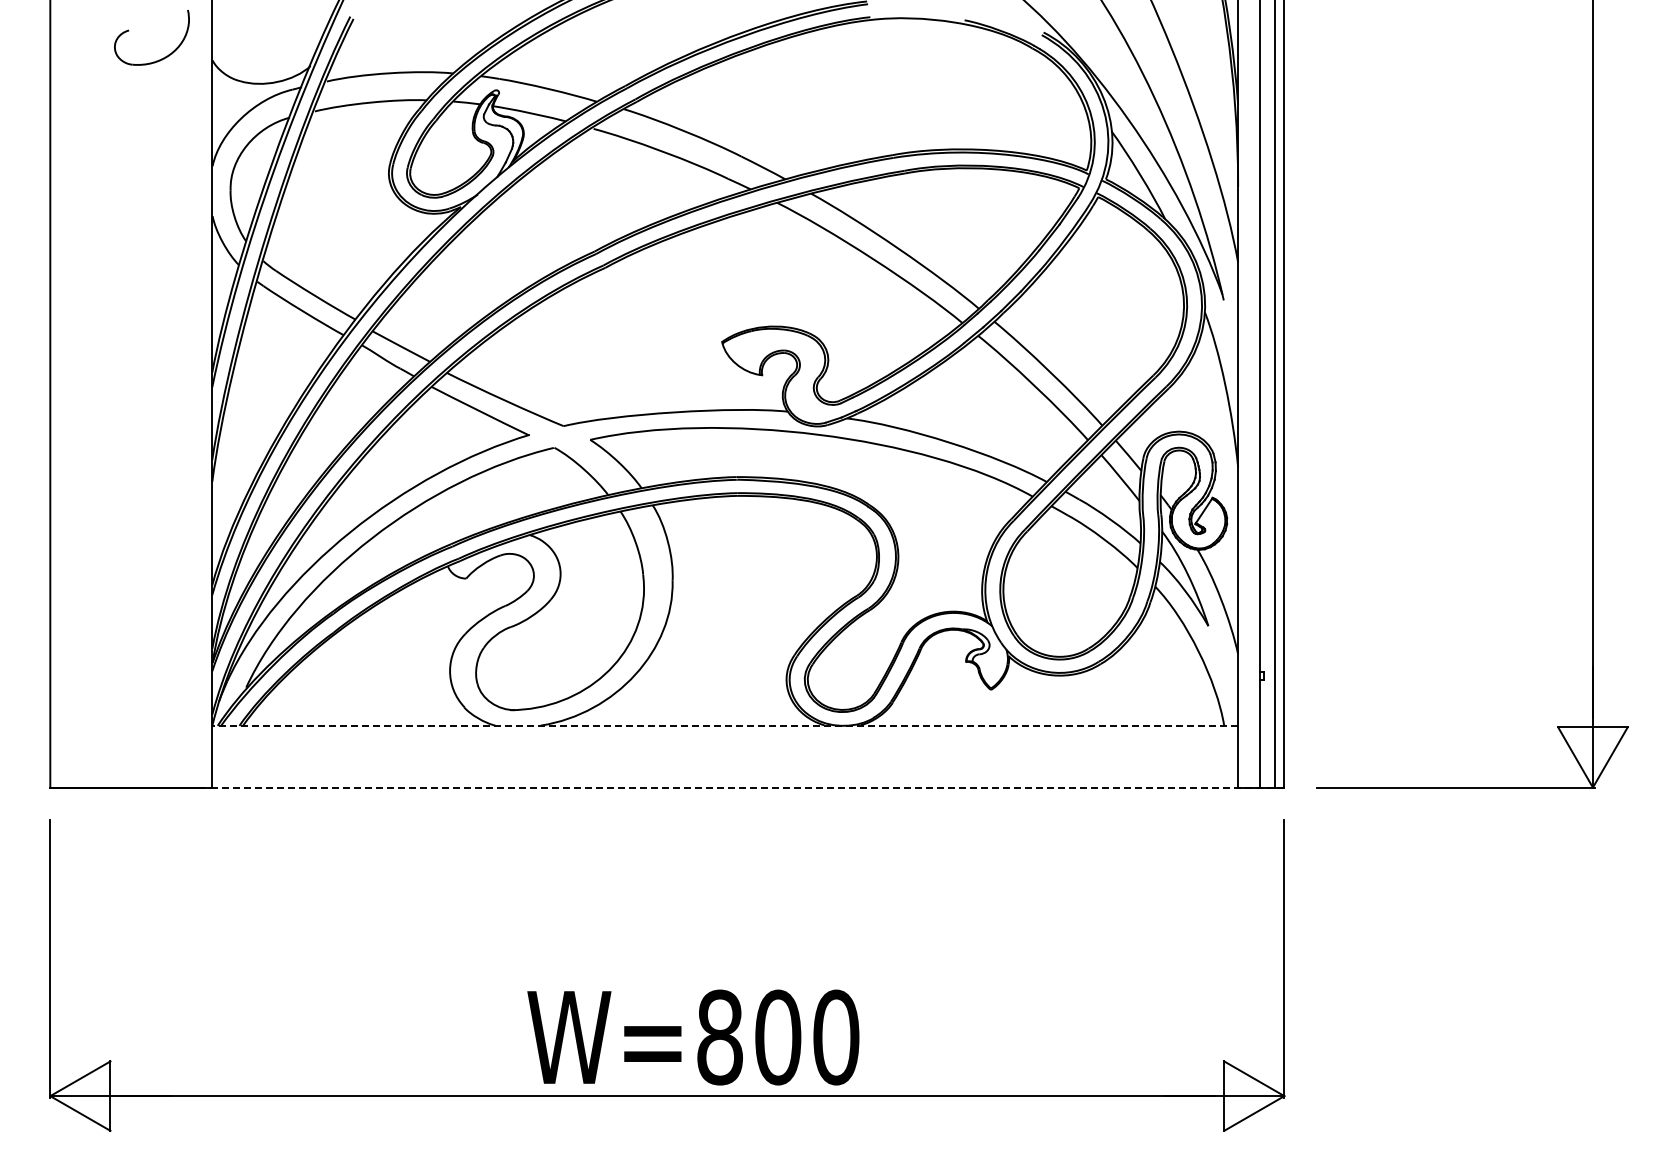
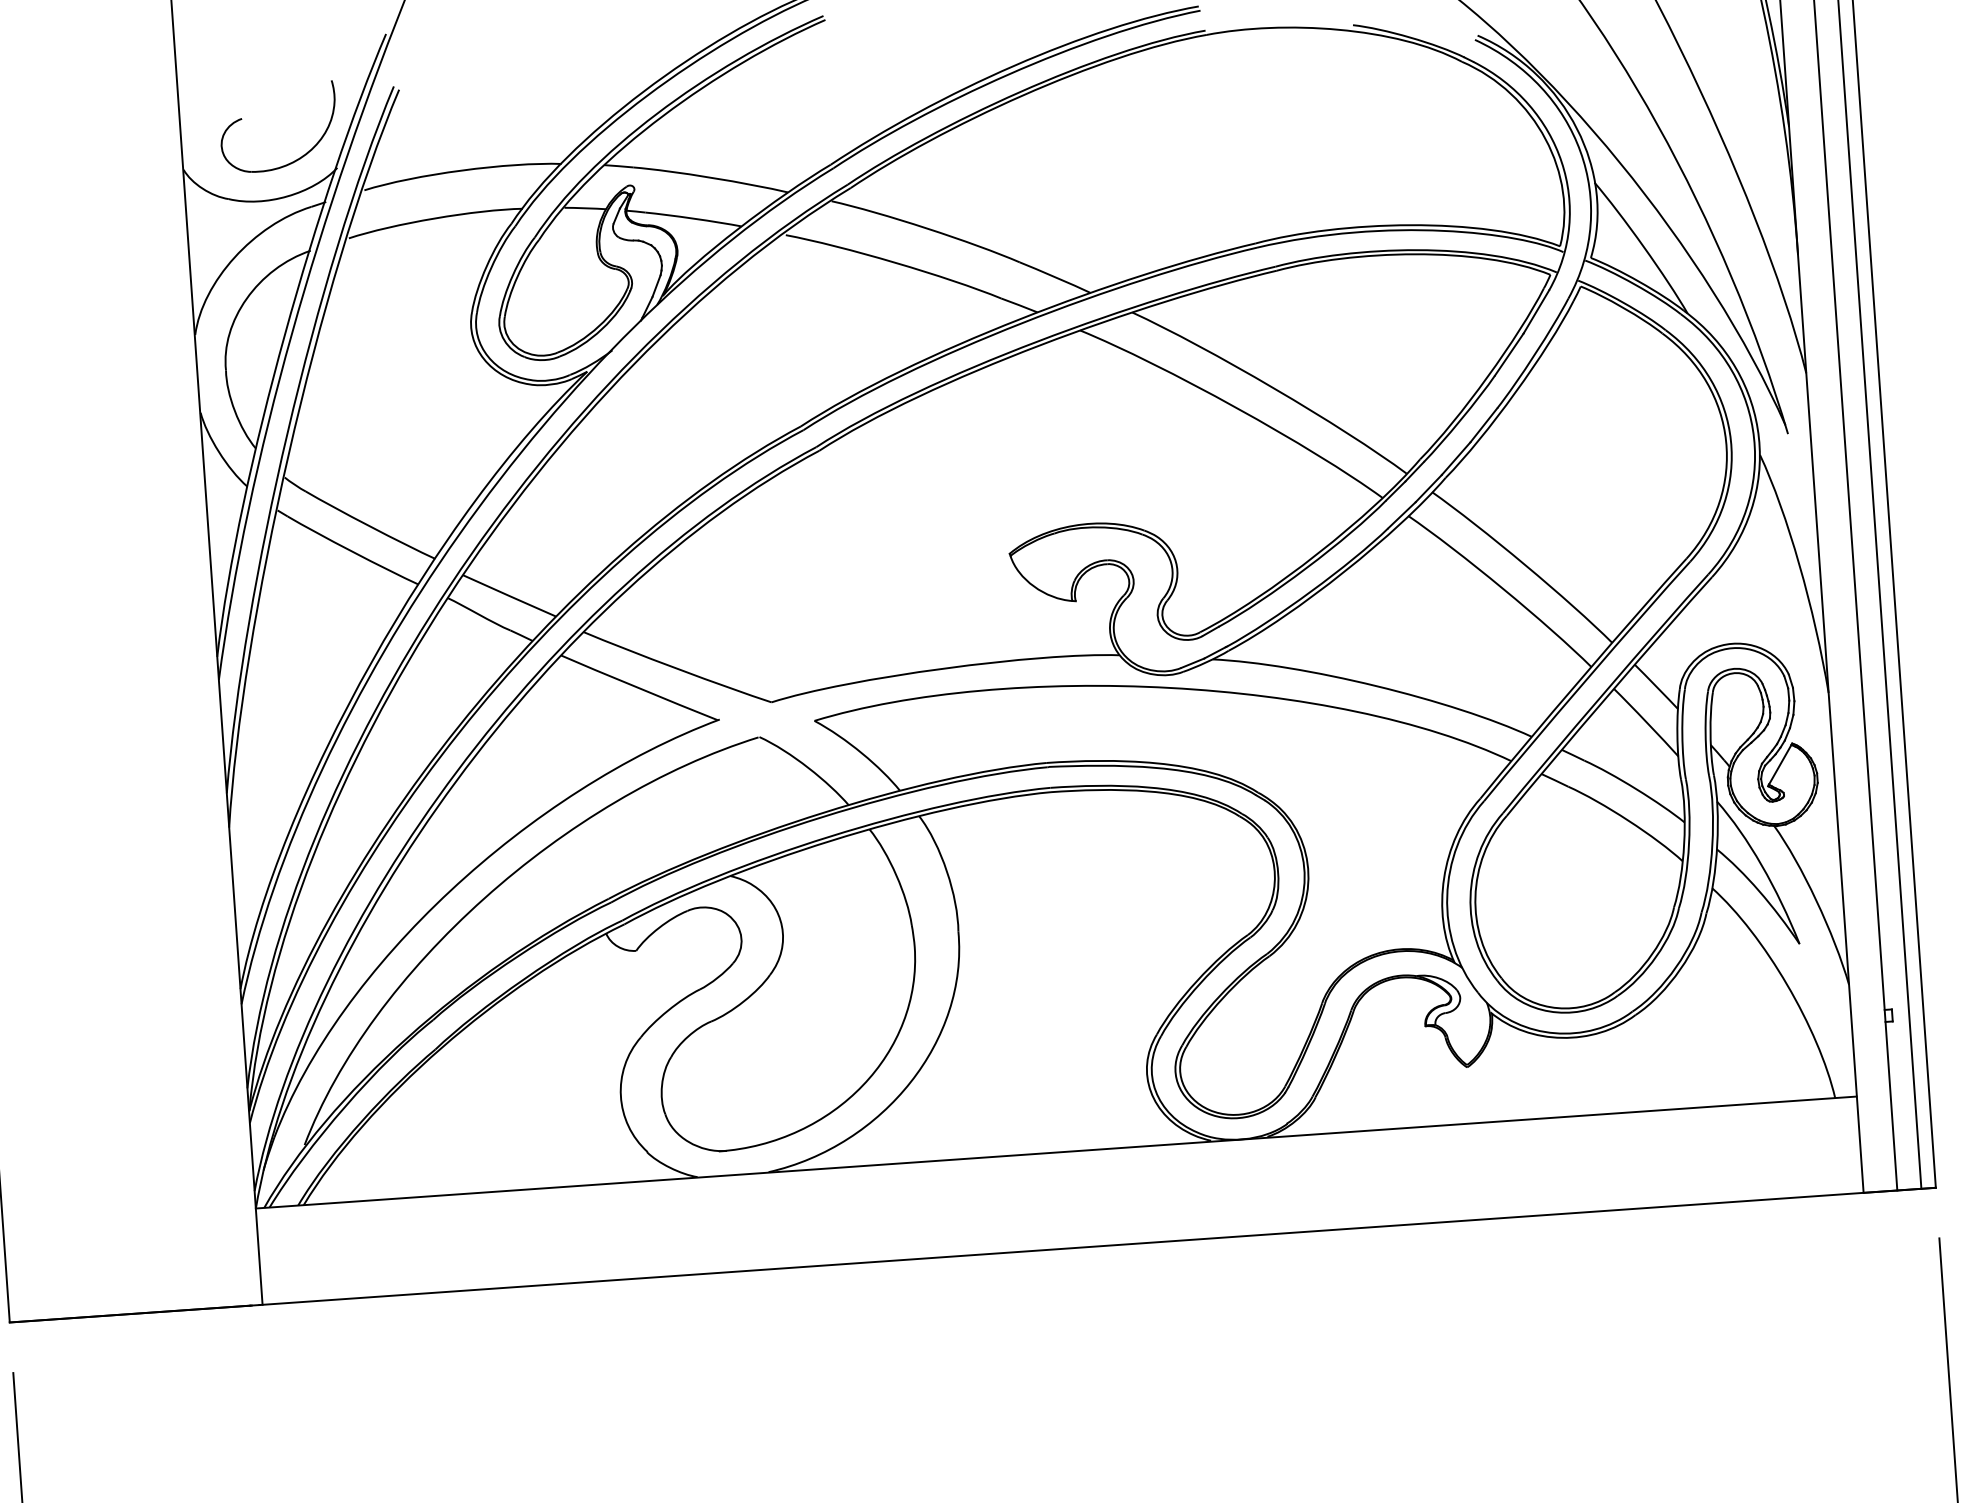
part: (129, 31) -> (242, 120), moved
line: (725, 725) -> (1056, 1151), dashed -> solid
line: (747, 787) -> (1097, 1246), dashed -> solid

